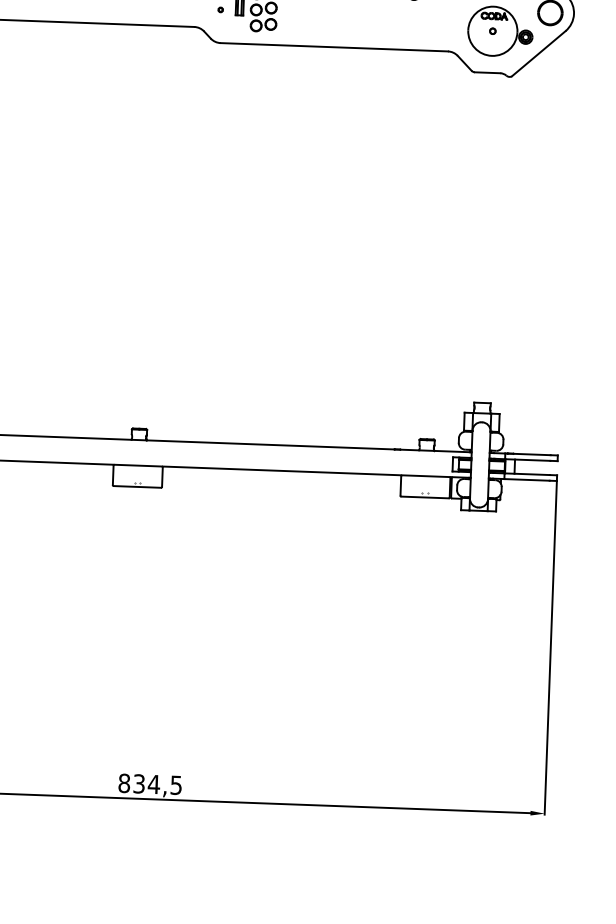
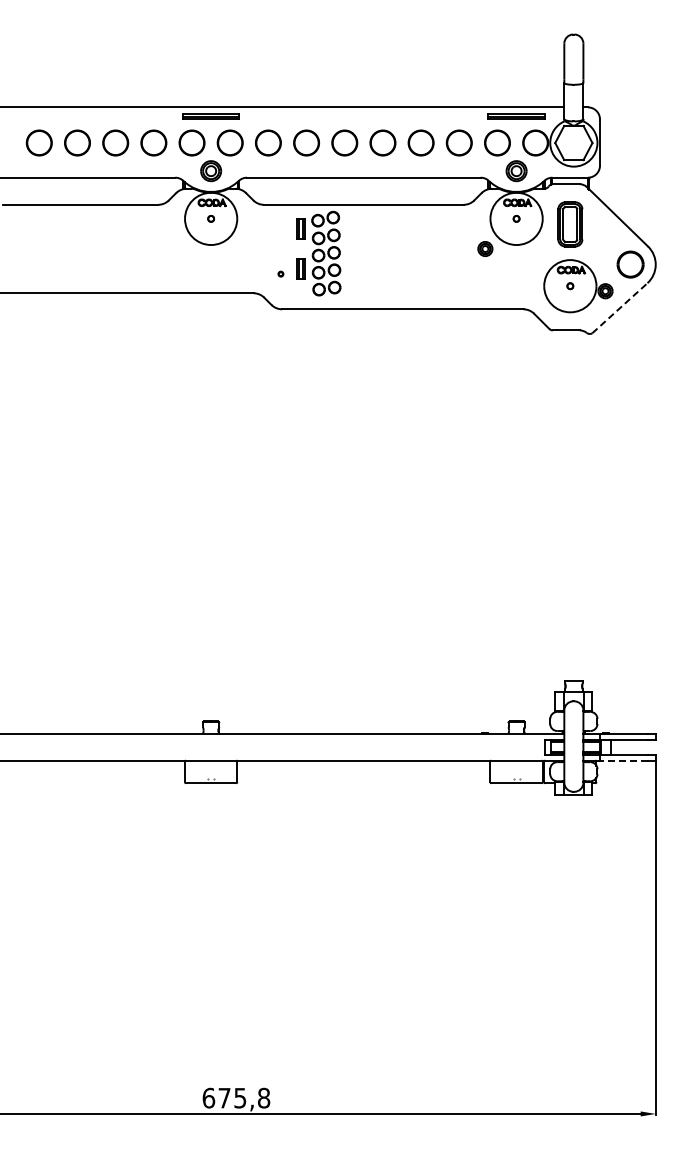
line: (539, 53) -> (620, 307), solid -> dashed
line: (526, 479) -> (623, 760), solid -> dashed
text: (150, 783) -> (236, 1097), 834,5 -> 675,8

